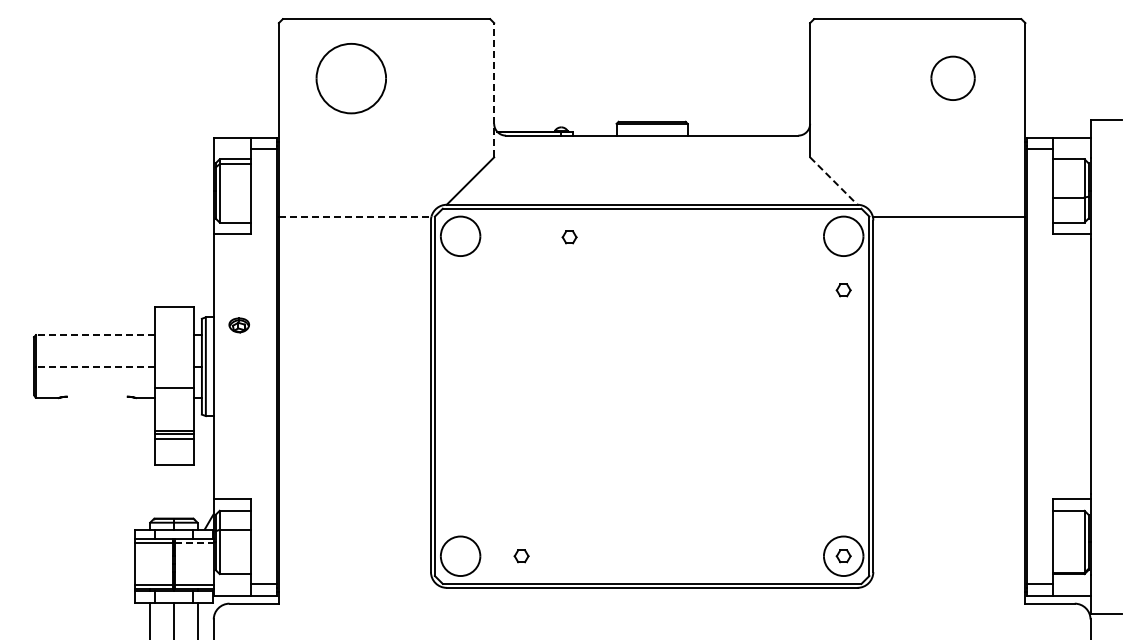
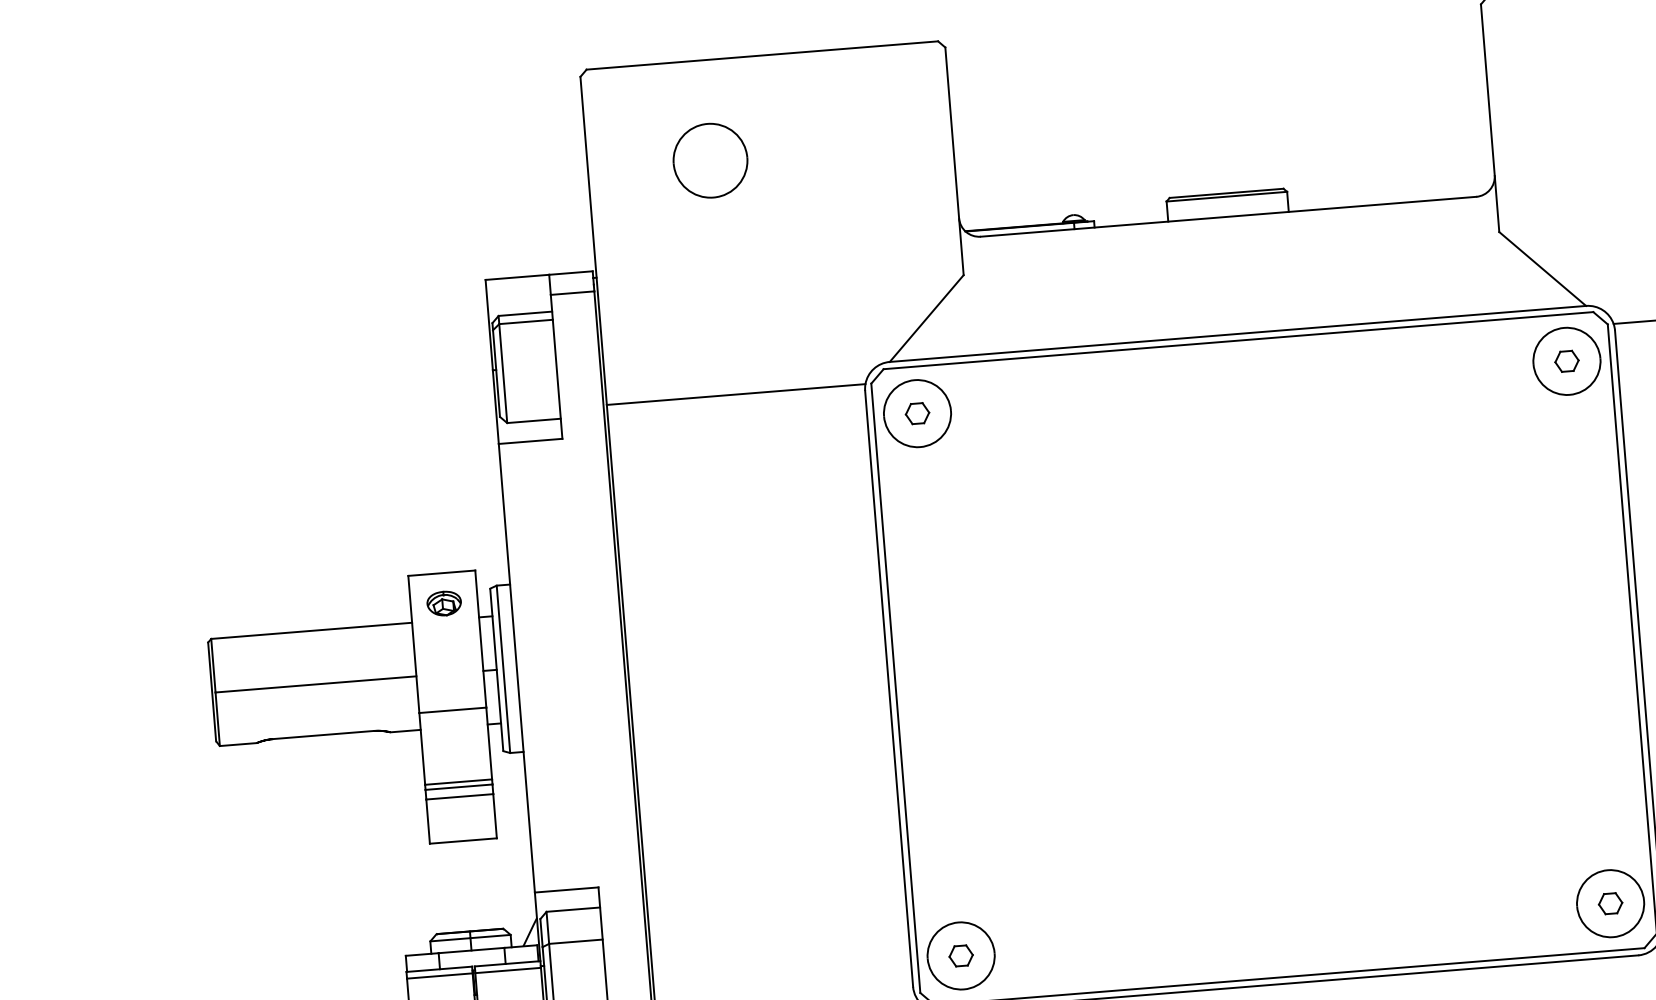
part: (350, 77) -> (709, 159), size x0.62
line: (494, 89) -> (954, 160), dashed -> solid
line: (833, 181) -> (1542, 269), dashed -> solid
line: (355, 216) -> (736, 394), dashed -> solid
part: (569, 237) -> (917, 413), moved
part: (843, 290) -> (1566, 361), moved
part: (238, 325) -> (442, 603), moved
line: (94, 335) -> (310, 631), dashed -> solid
line: (94, 366) -> (314, 684), dashed -> solid
line: (96, 396) -> (322, 734), added
line: (194, 543) -> (508, 970), dashed -> solid
part: (521, 556) -> (961, 956), moved

